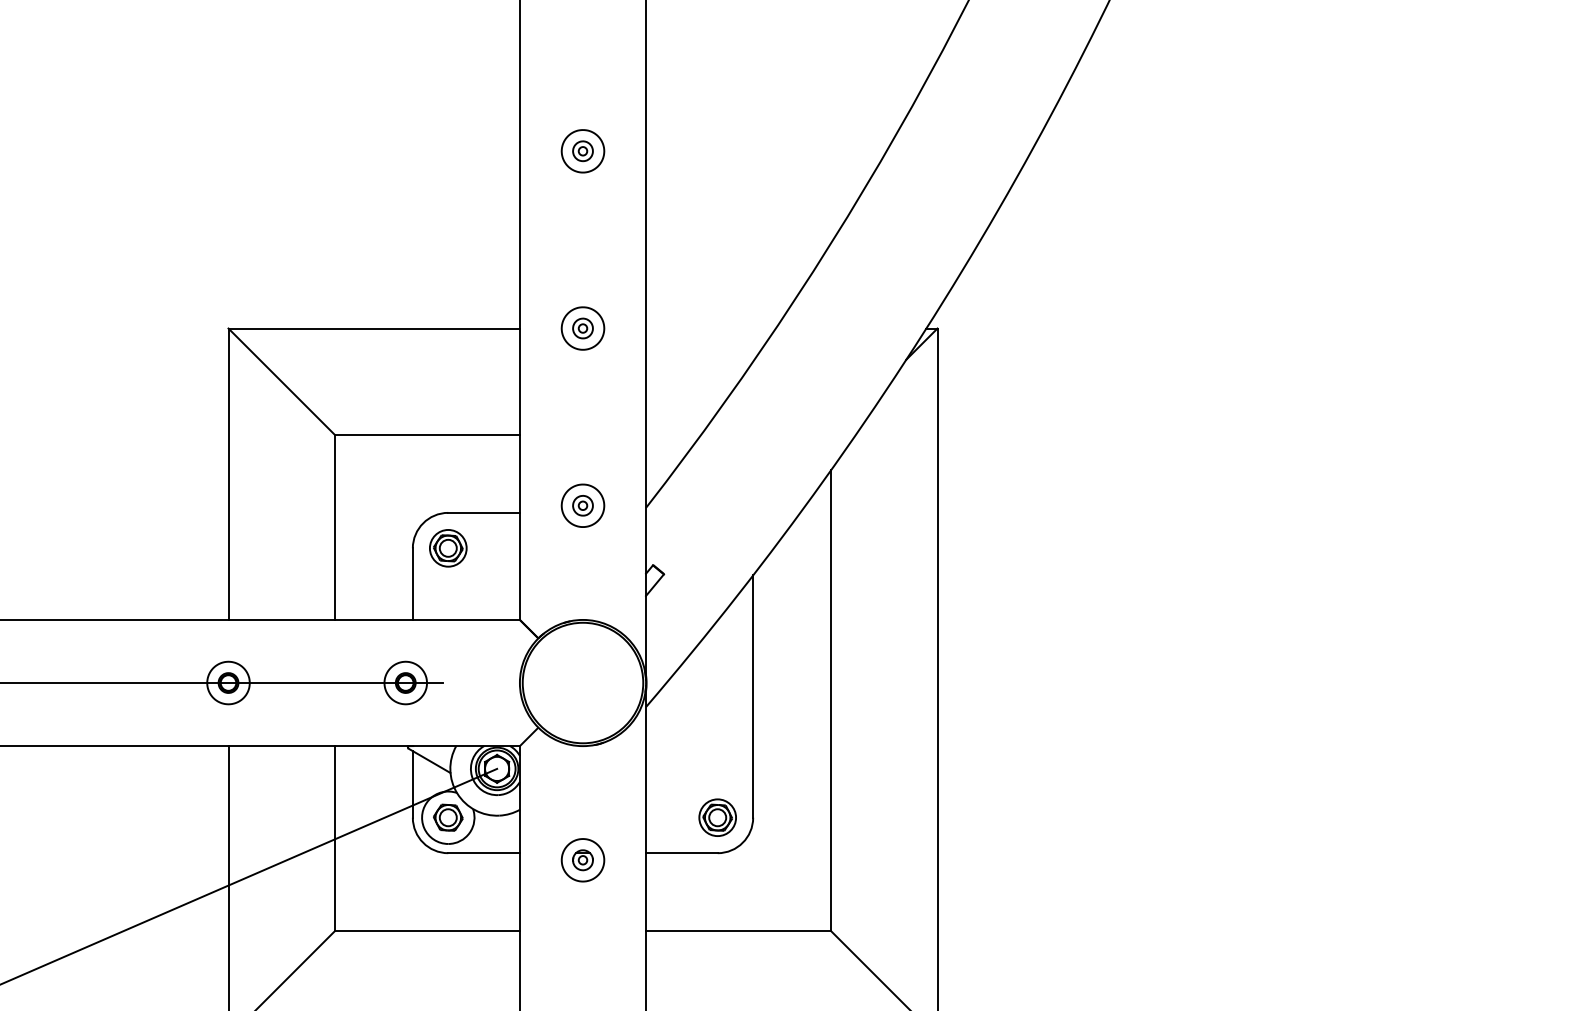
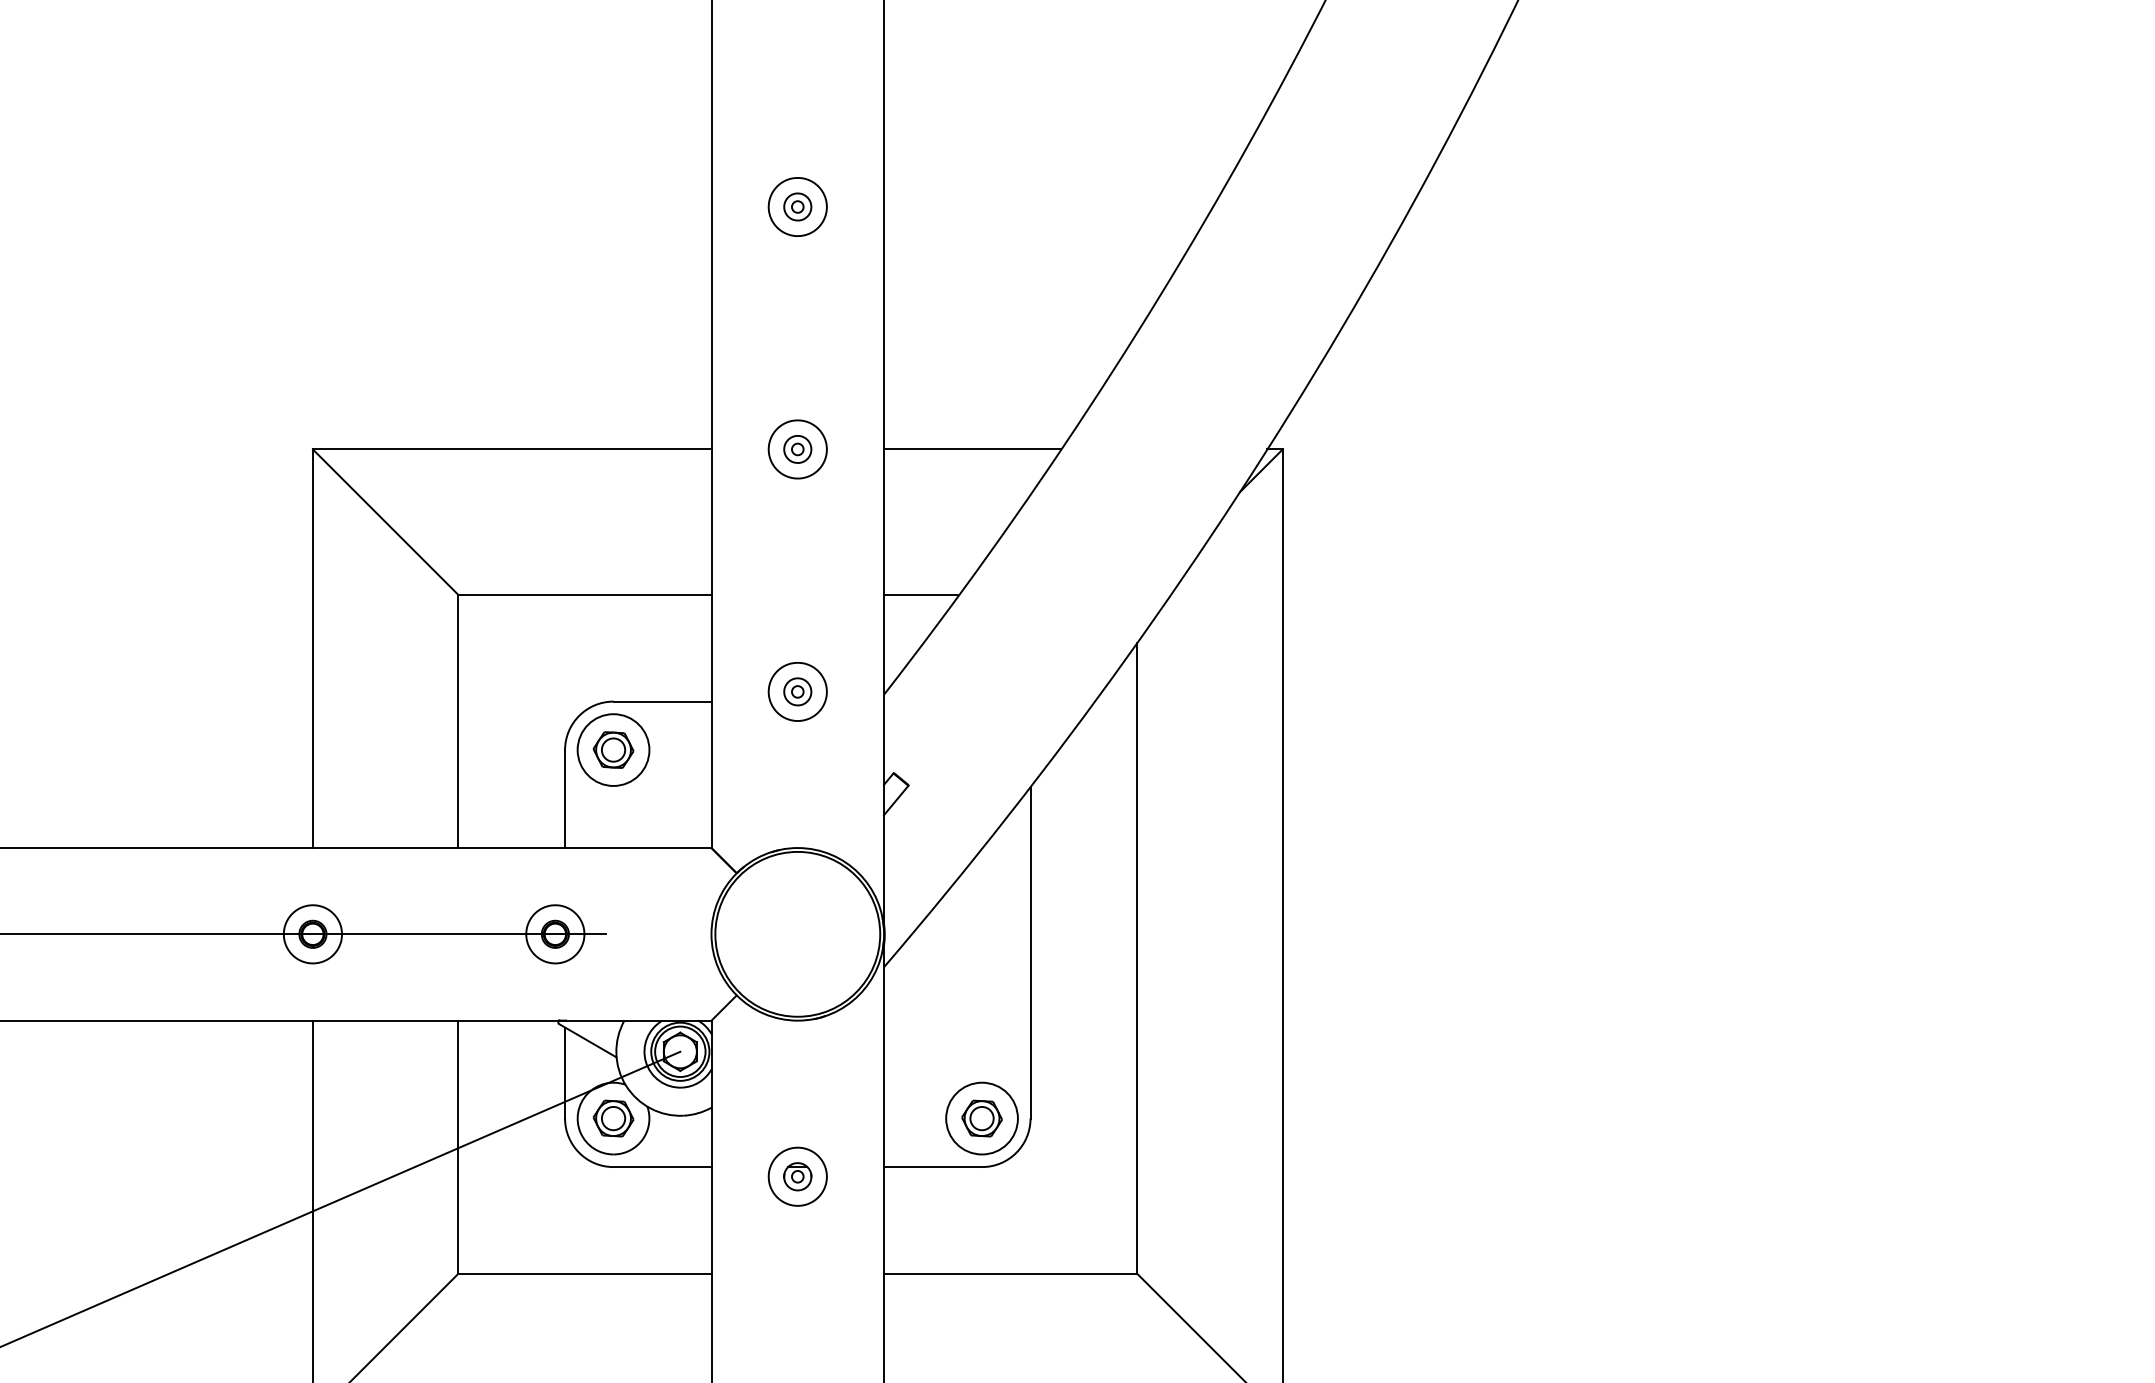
line: (710, 328) -> (972, 449), added
line: (673, 434) -> (921, 594), added
circle: (448, 547) -> (613, 749), size x1.43
circle: (717, 817) -> (981, 1118), size x1.43

